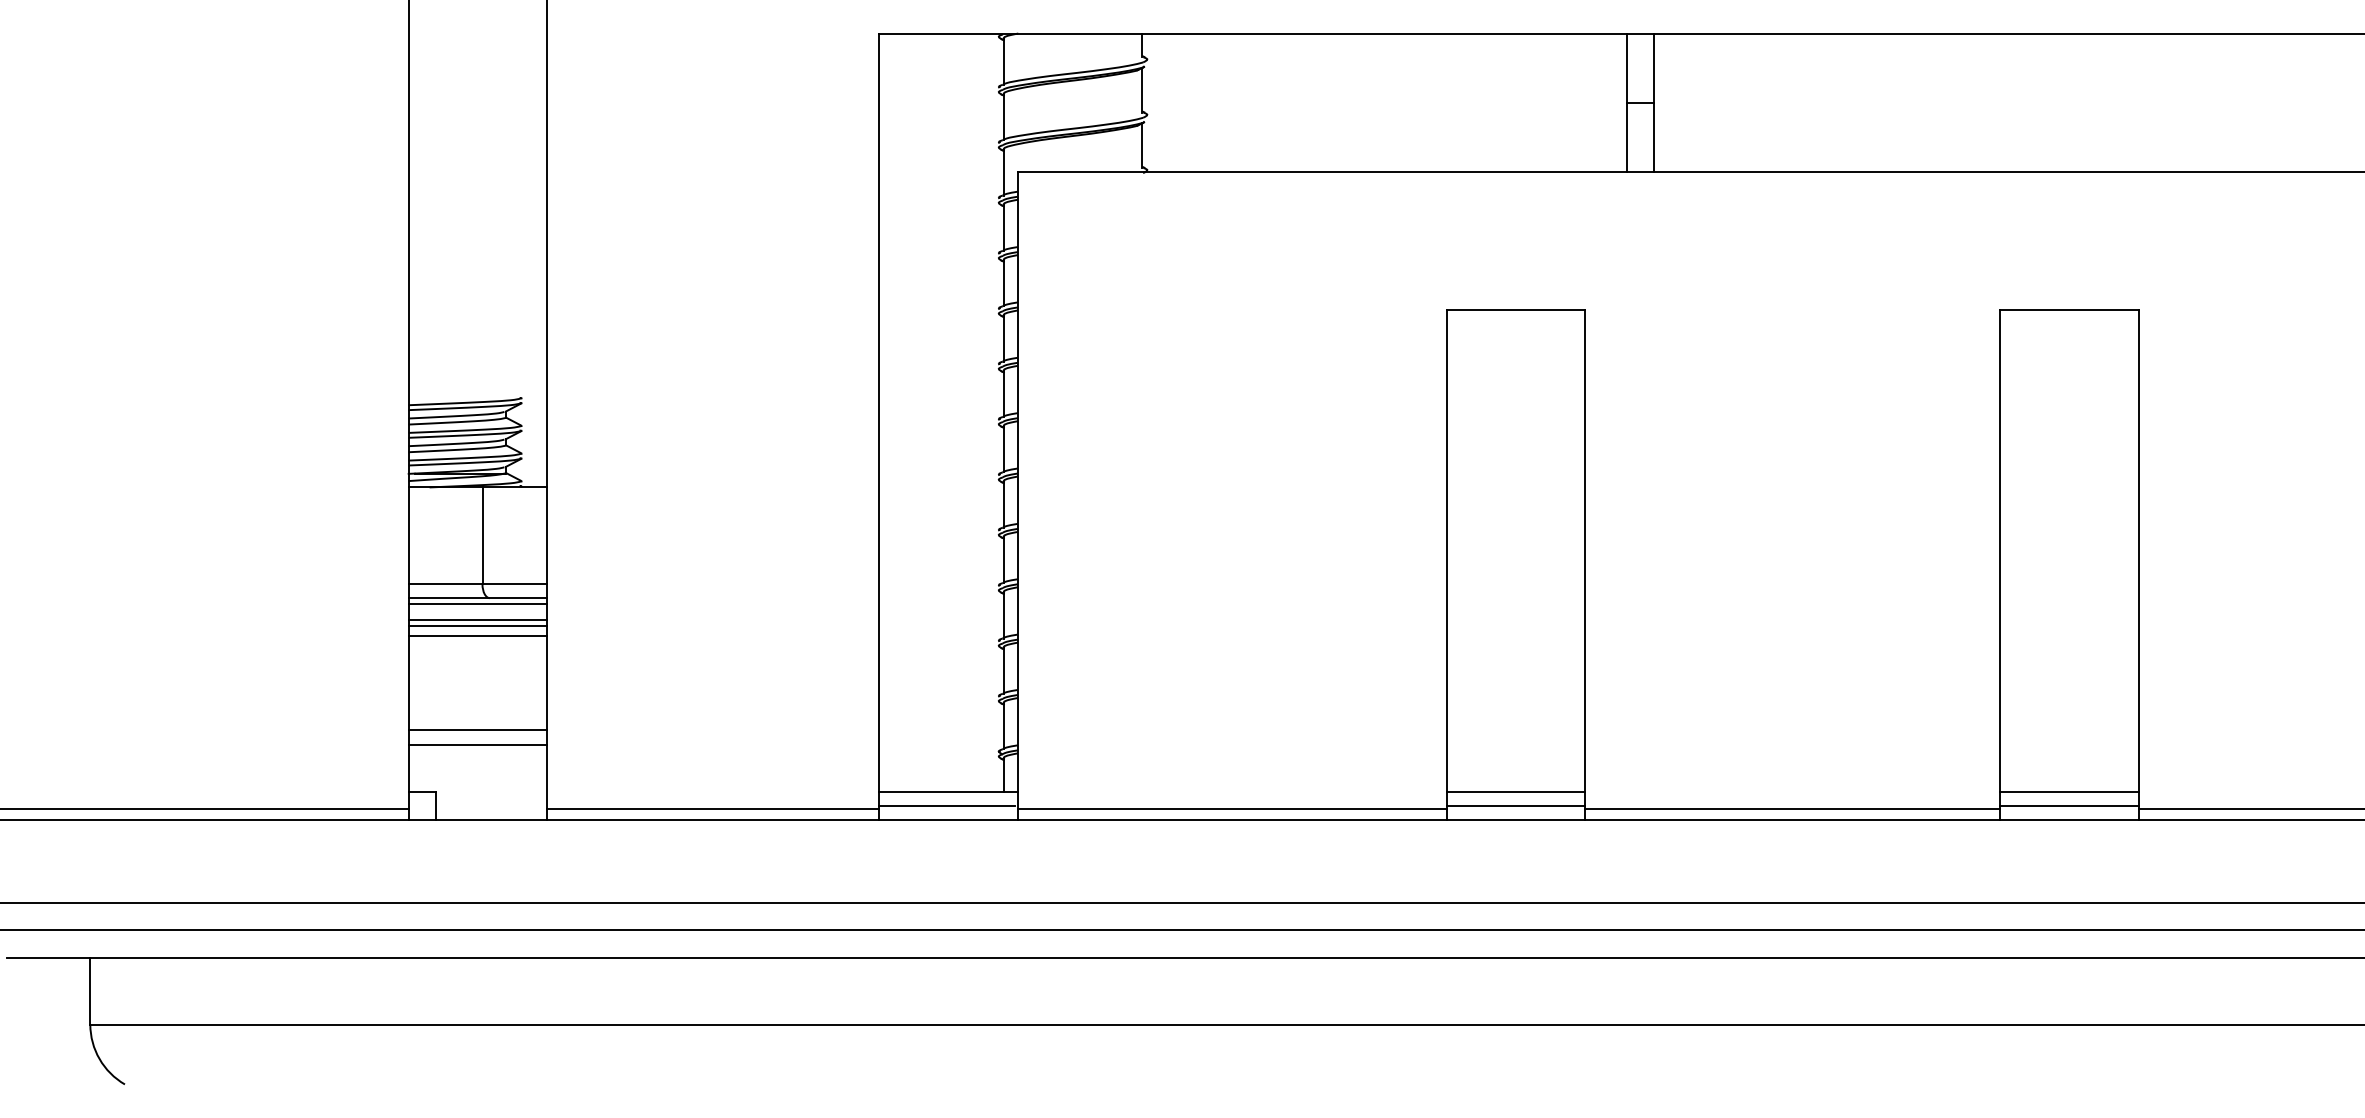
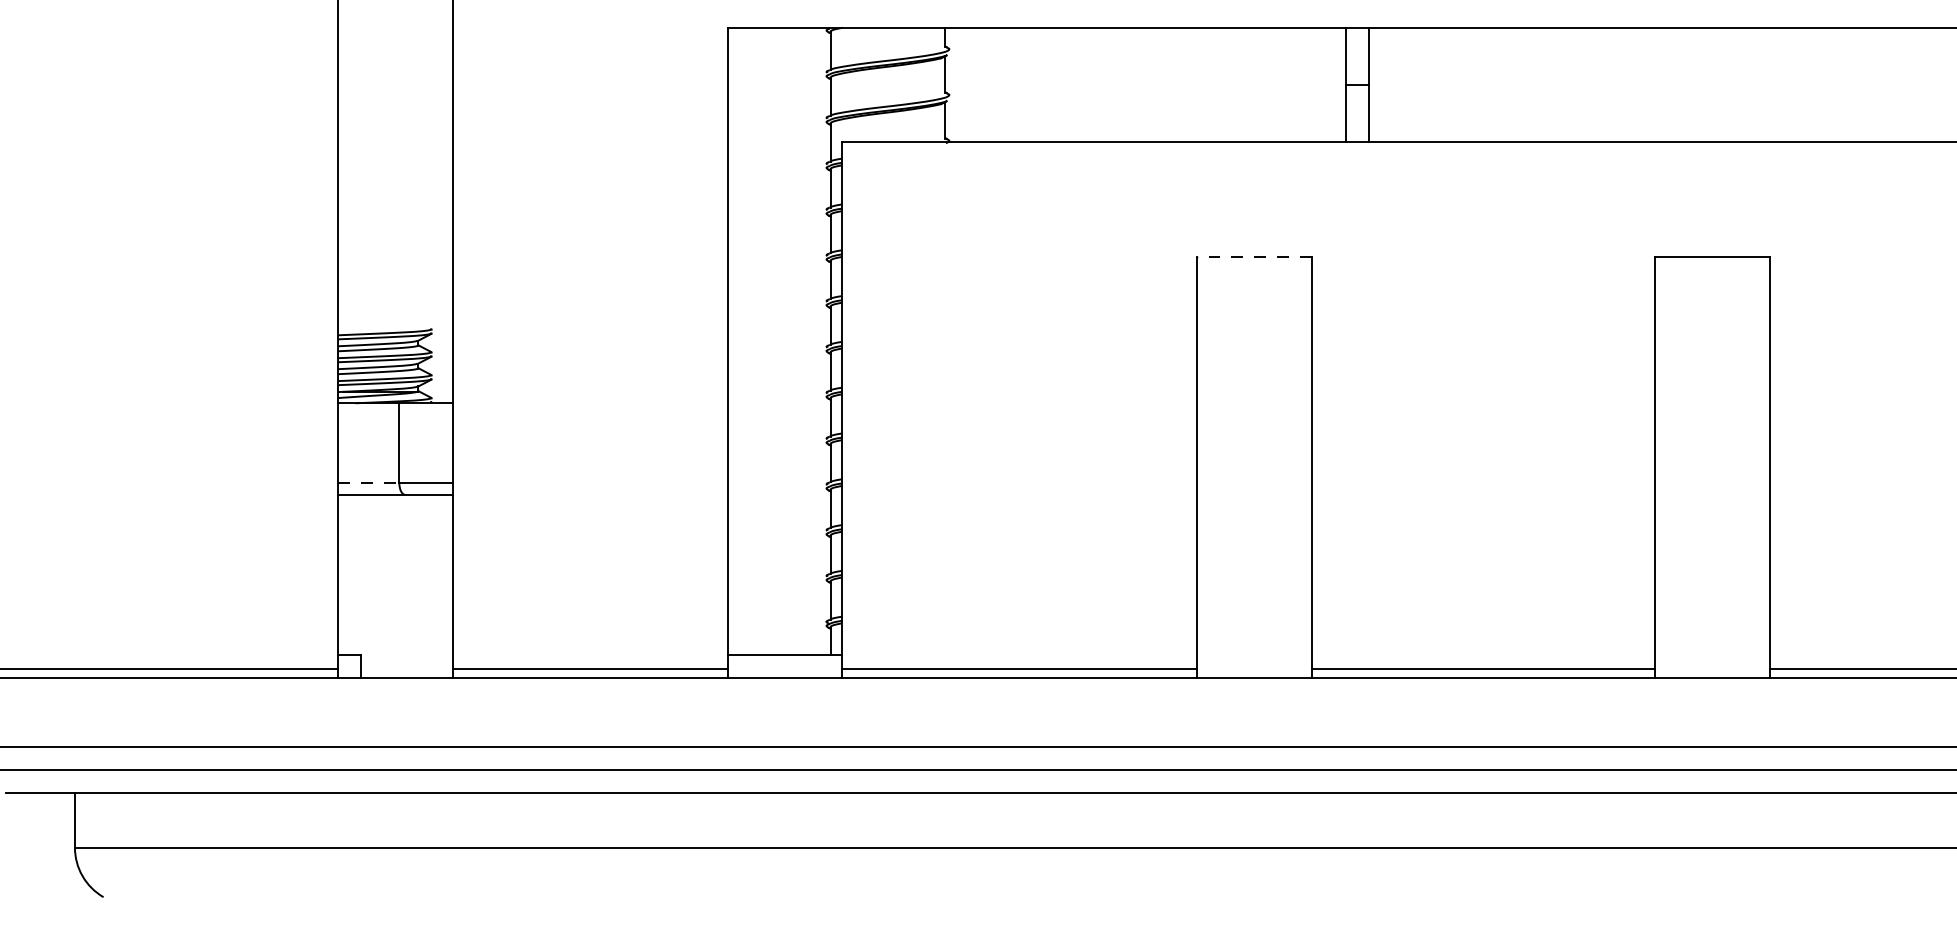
line: (1515, 310) -> (1253, 256), solid -> dashed
line: (445, 584) -> (368, 483), solid -> dashed
line: (477, 603) -> (395, 499), removed
line: (477, 620) -> (395, 513), removed
line: (477, 625) -> (395, 517), removed
line: (477, 635) -> (395, 525), removed
line: (477, 729) -> (395, 603), removed
line: (477, 744) -> (395, 615), removed
line: (1515, 791) -> (1253, 654), removed
line: (2069, 791) -> (1712, 654), removed
line: (947, 805) -> (784, 666), removed
line: (1515, 805) -> (1253, 666), removed
line: (2069, 805) -> (1712, 666), removed

